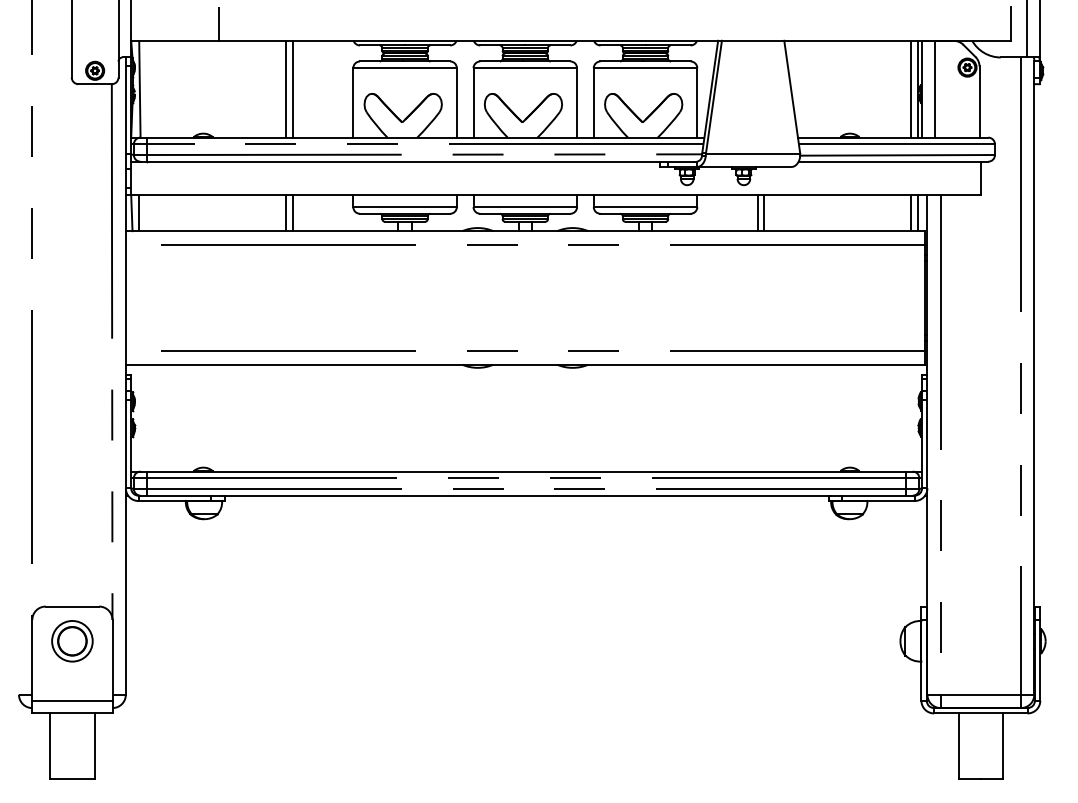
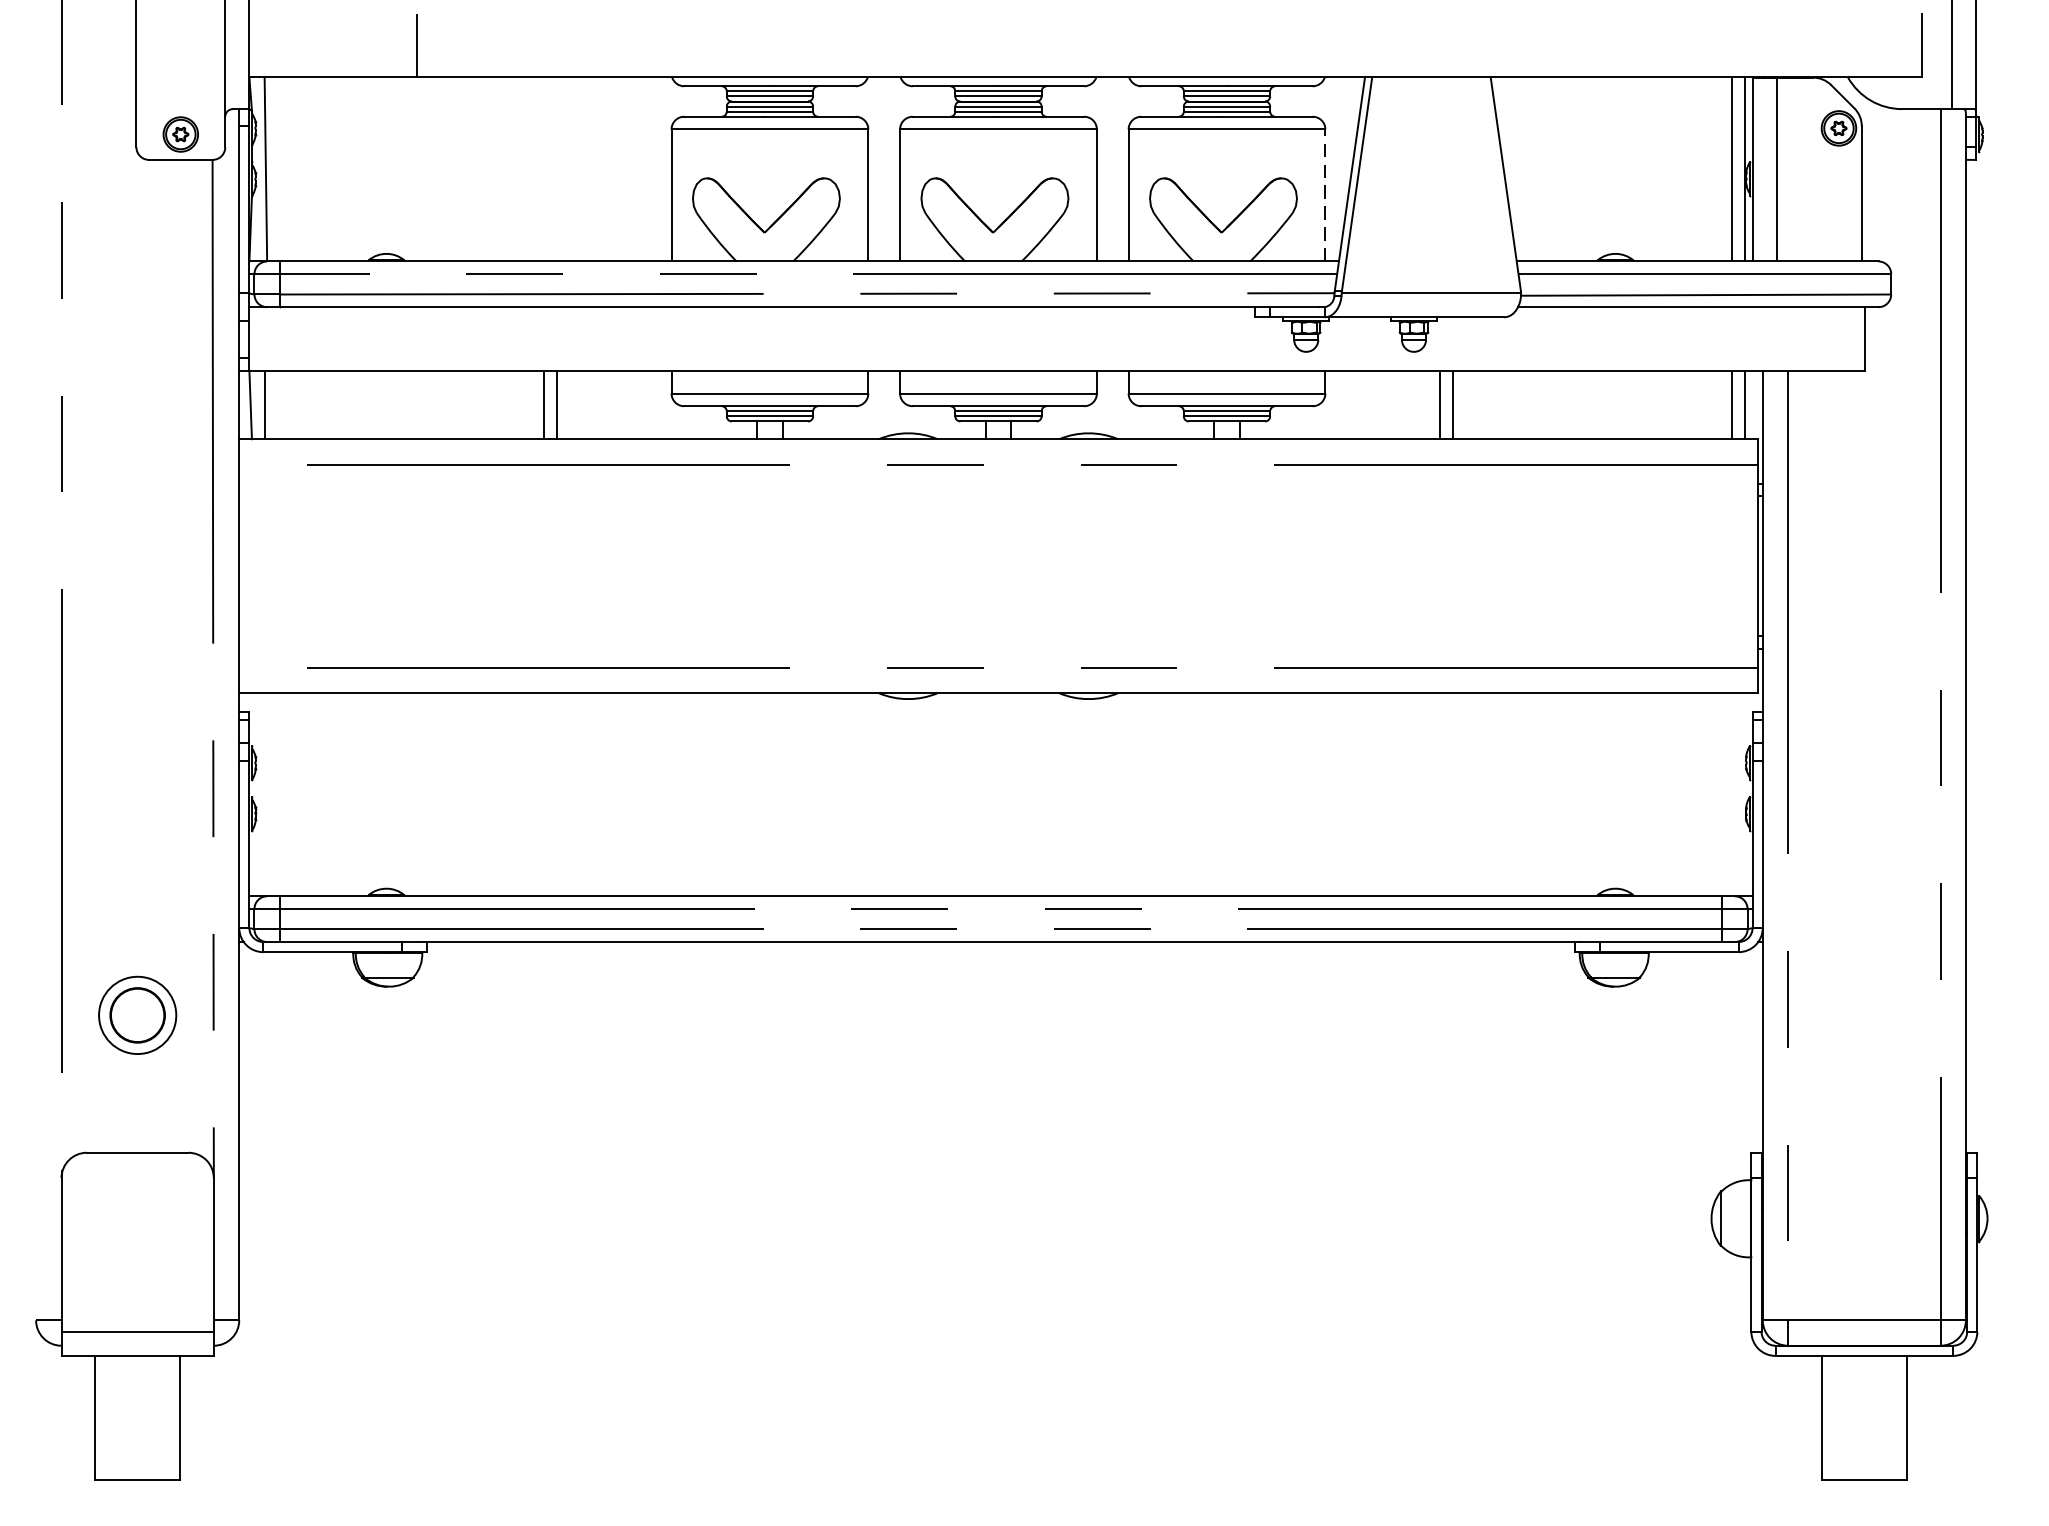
line: (286, 88) -> (544, 168), removed
line: (292, 88) -> (555, 168), removed
line: (697, 102) -> (1325, 194), solid -> dashed
part: (72, 641) -> (137, 1015), moved

